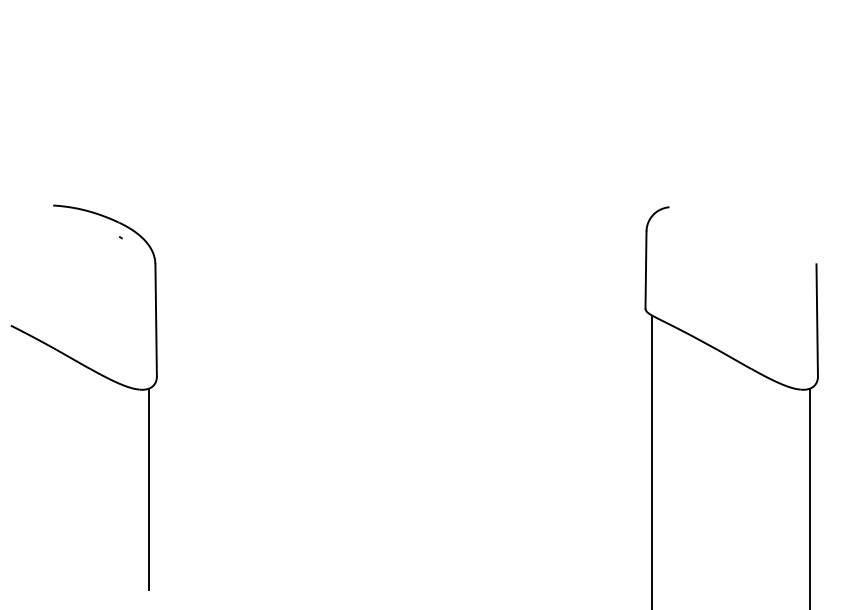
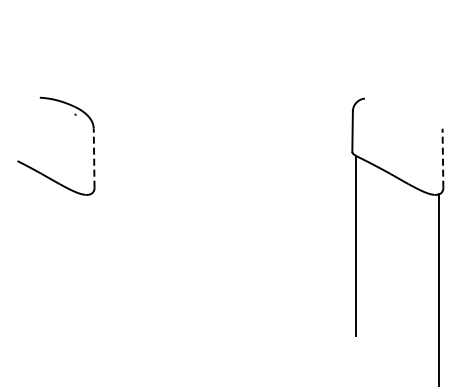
line: (156, 318) -> (94, 157), solid -> dashed
line: (816, 318) -> (442, 157), solid -> dashed
line: (149, 489) -> (90, 247), removed

